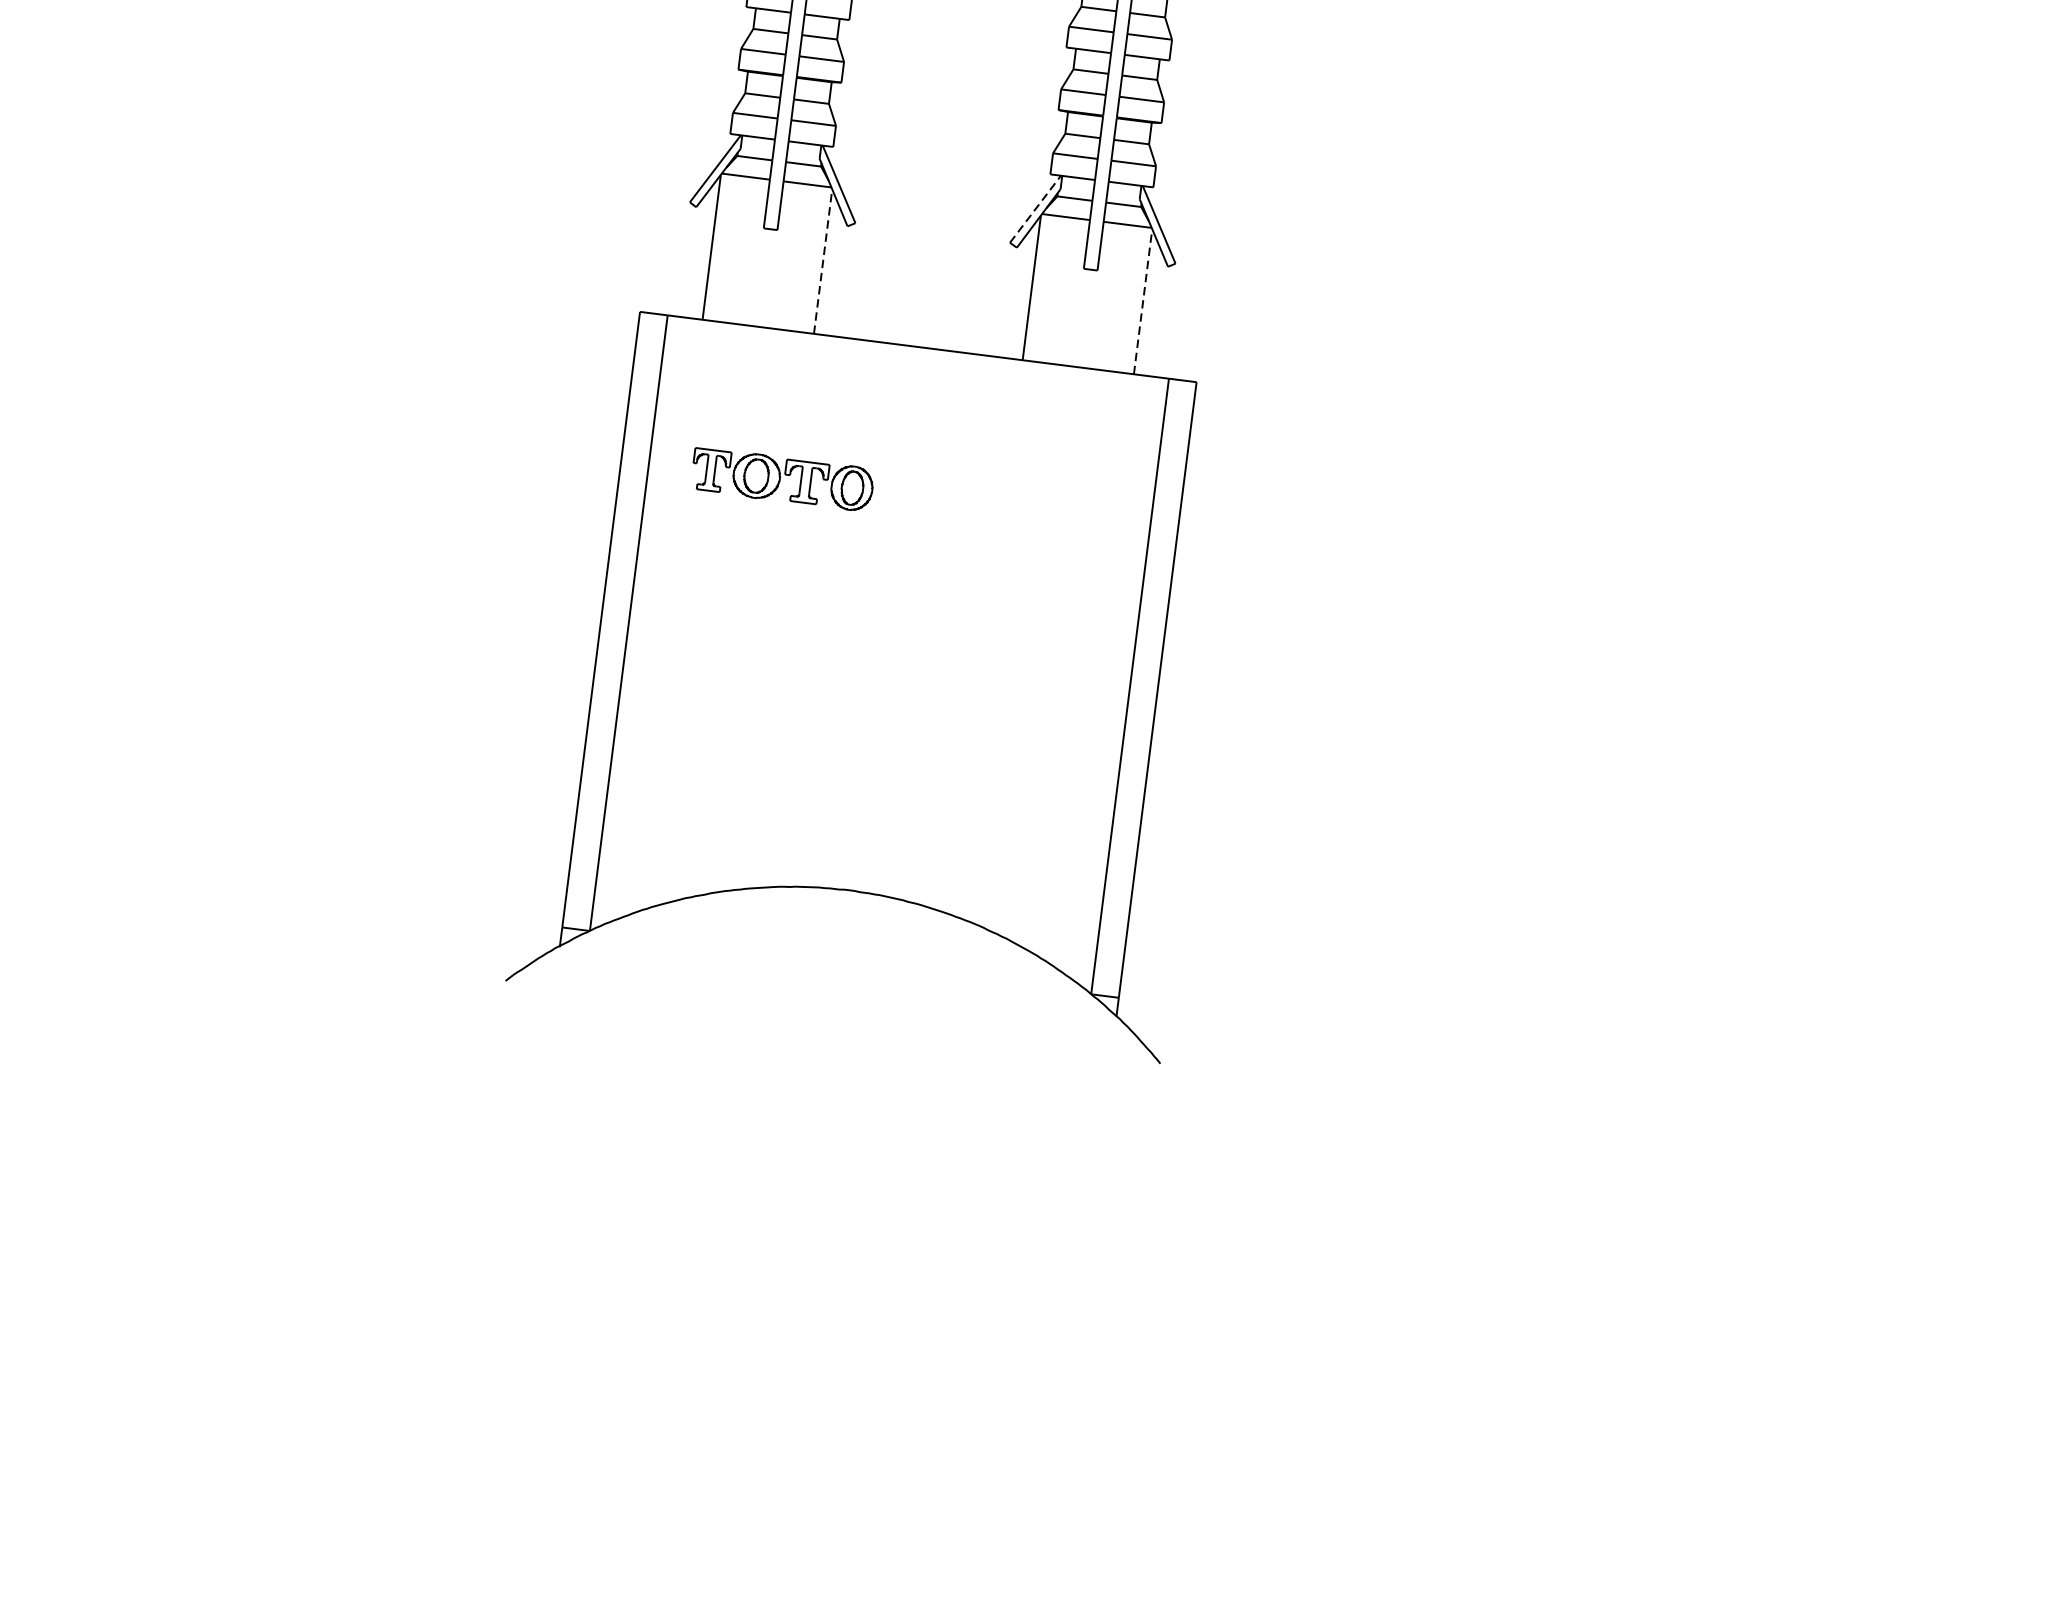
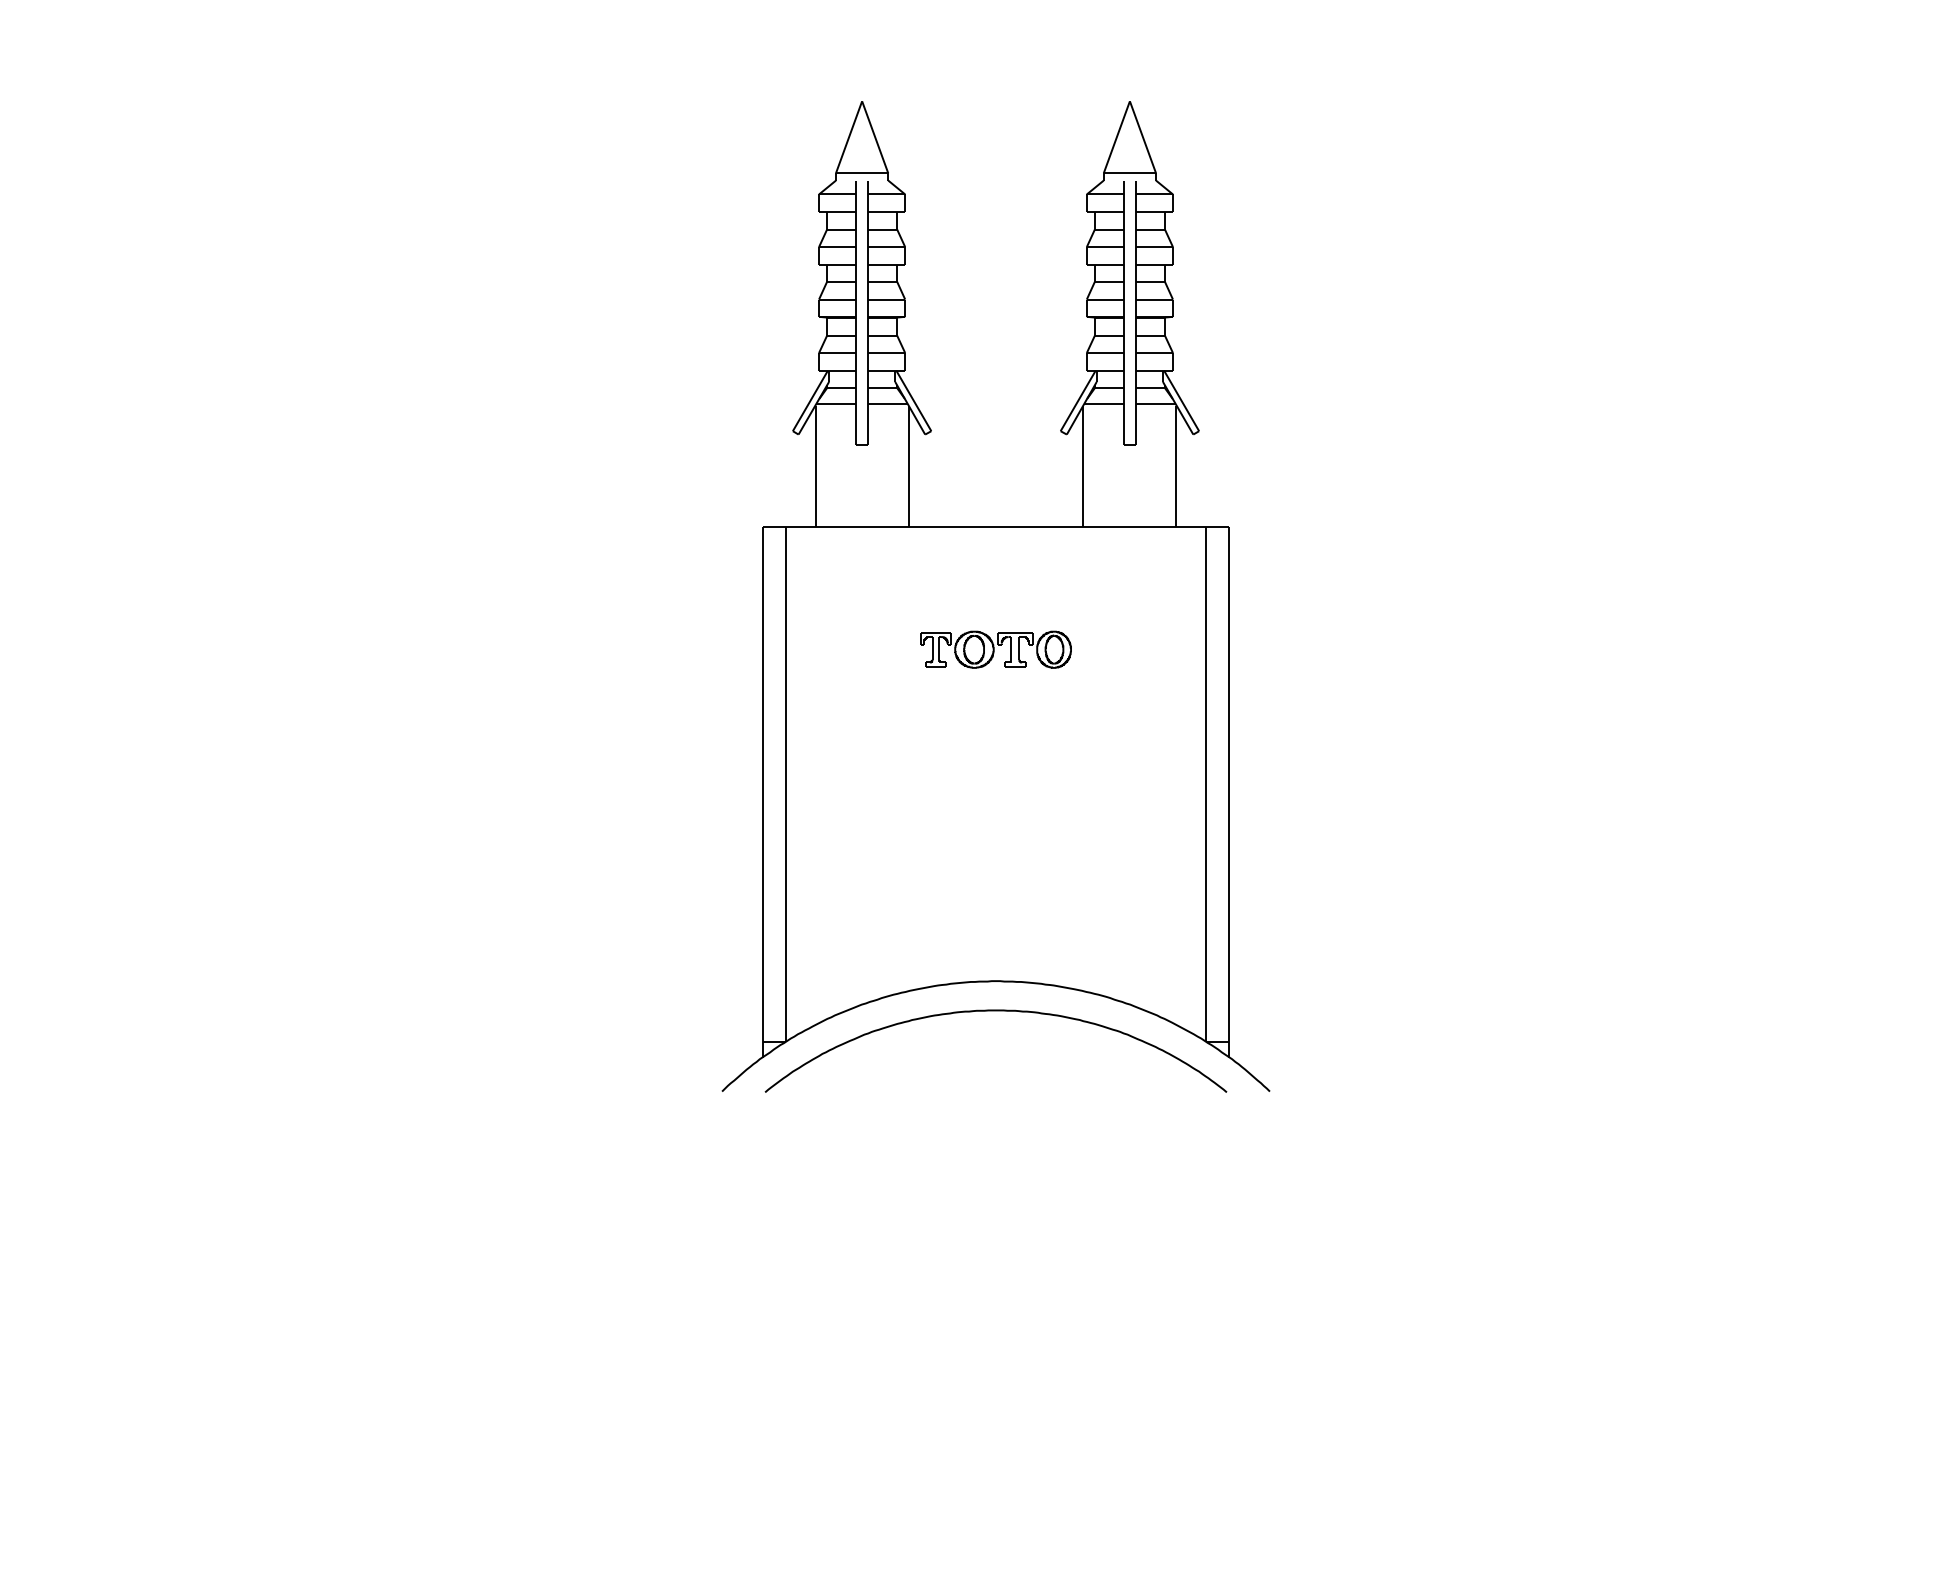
line: (1035, 208) -> (1078, 400), dashed -> solid
line: (822, 260) -> (908, 465), dashed -> solid
line: (1143, 301) -> (1176, 465), dashed -> solid
part: (782, 479) -> (995, 649), moved
curve: (844, 926) -> (995, 1011), added

